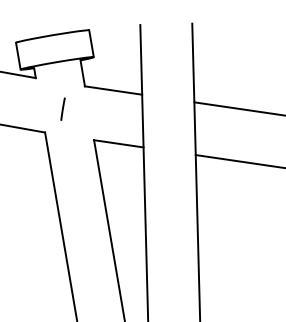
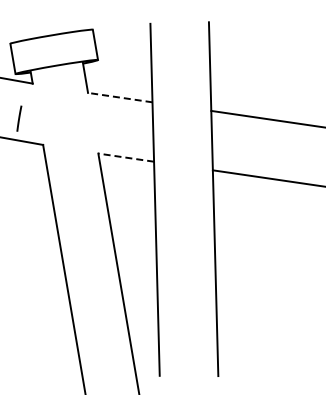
line: (113, 90) -> (120, 97), solid -> dashed
line: (63, 109) -> (19, 118), moved
line: (118, 143) -> (125, 157), solid -> dashed

